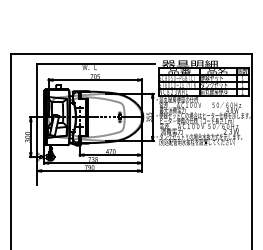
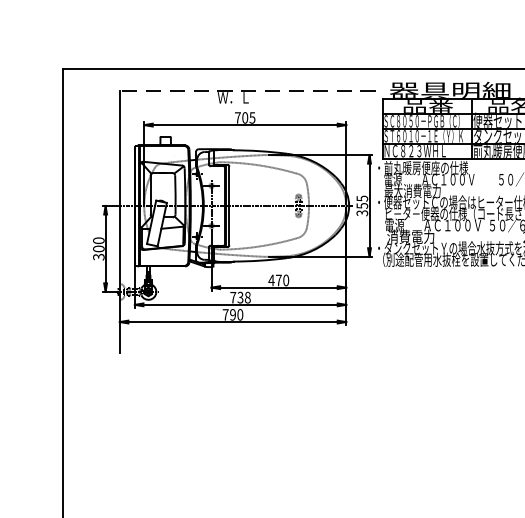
line: (95, 64) -> (245, 91), solid -> dashed

